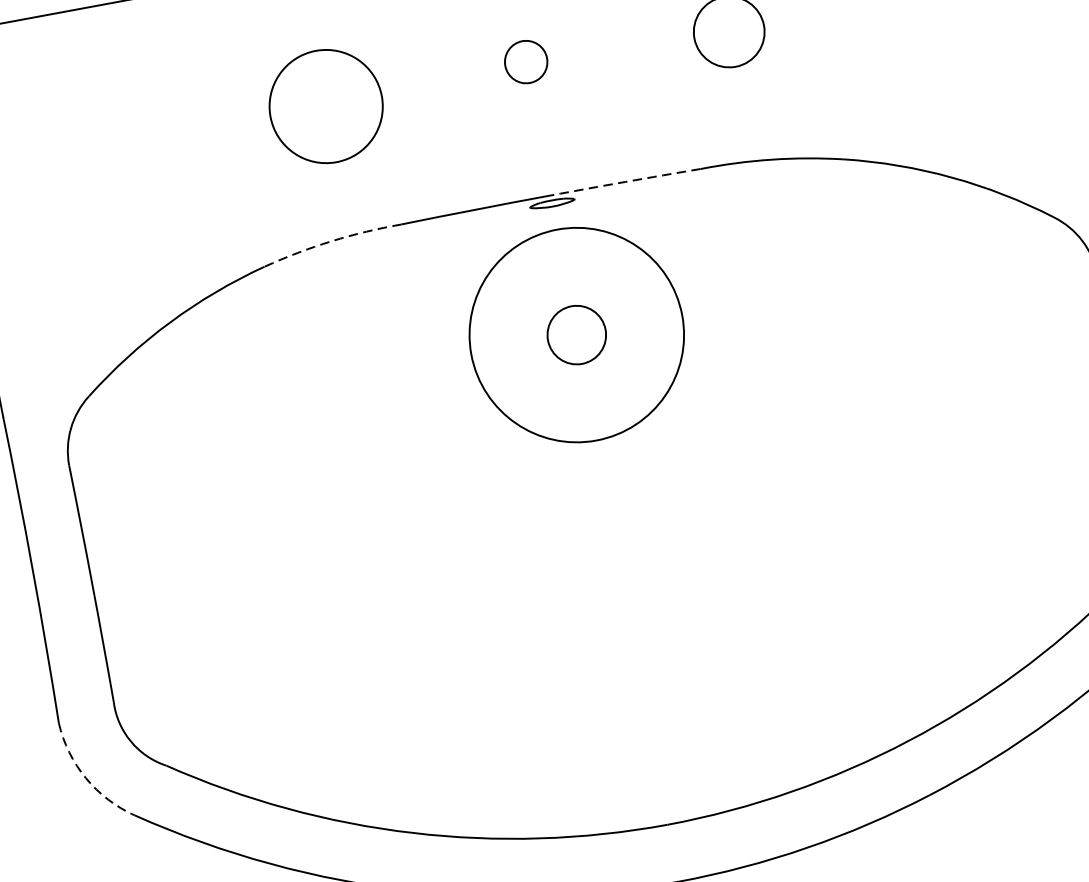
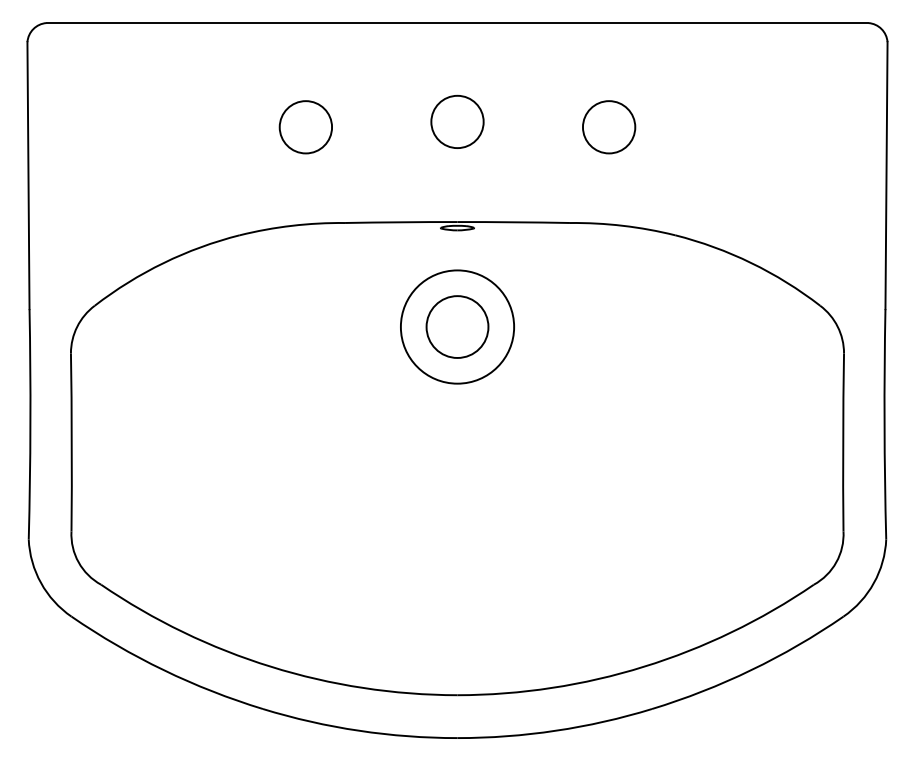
circle: (526, 61) -> (457, 121), size x1.67
circle: (325, 107) -> (305, 127), size x0.62
arc: (625, 182) -> (513, 222), dashed -> solid
arc: (332, 240) -> (292, 225), dashed -> solid
circle: (576, 334) -> (457, 326), size x0.71
circle: (576, 334) -> (457, 326), size x1.43
arc: (86, 778) -> (41, 583), dashed -> solid

